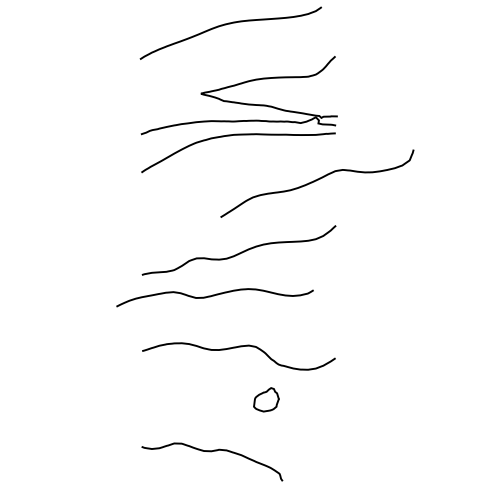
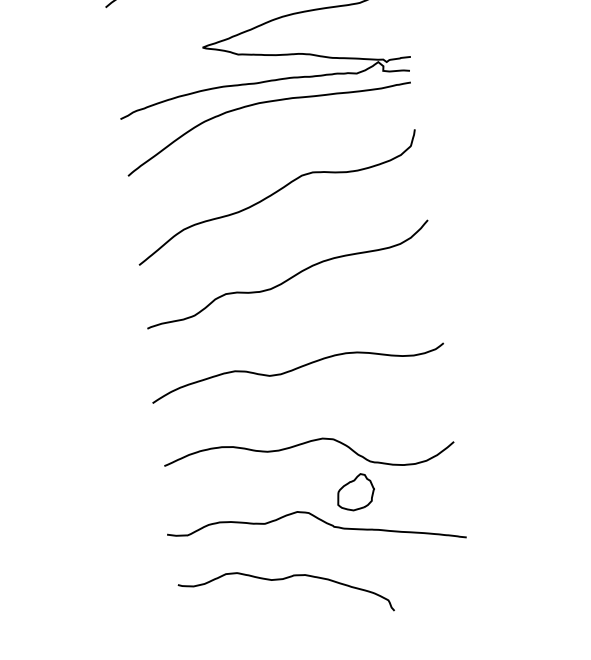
curve: (316, 181) -> (275, 194), moved
curve: (214, 296) -> (297, 370), moved
curve: (236, 348) -> (304, 445), moved
curve: (242, 417) -> (323, 523), added

